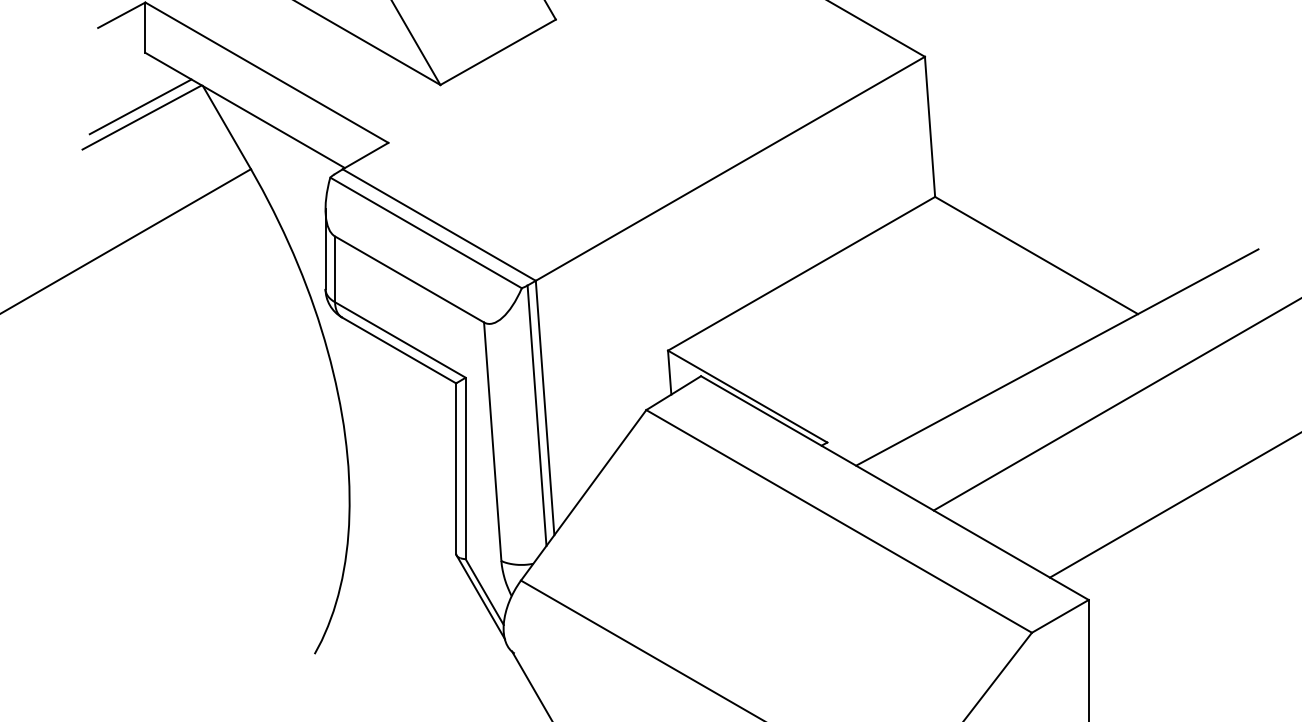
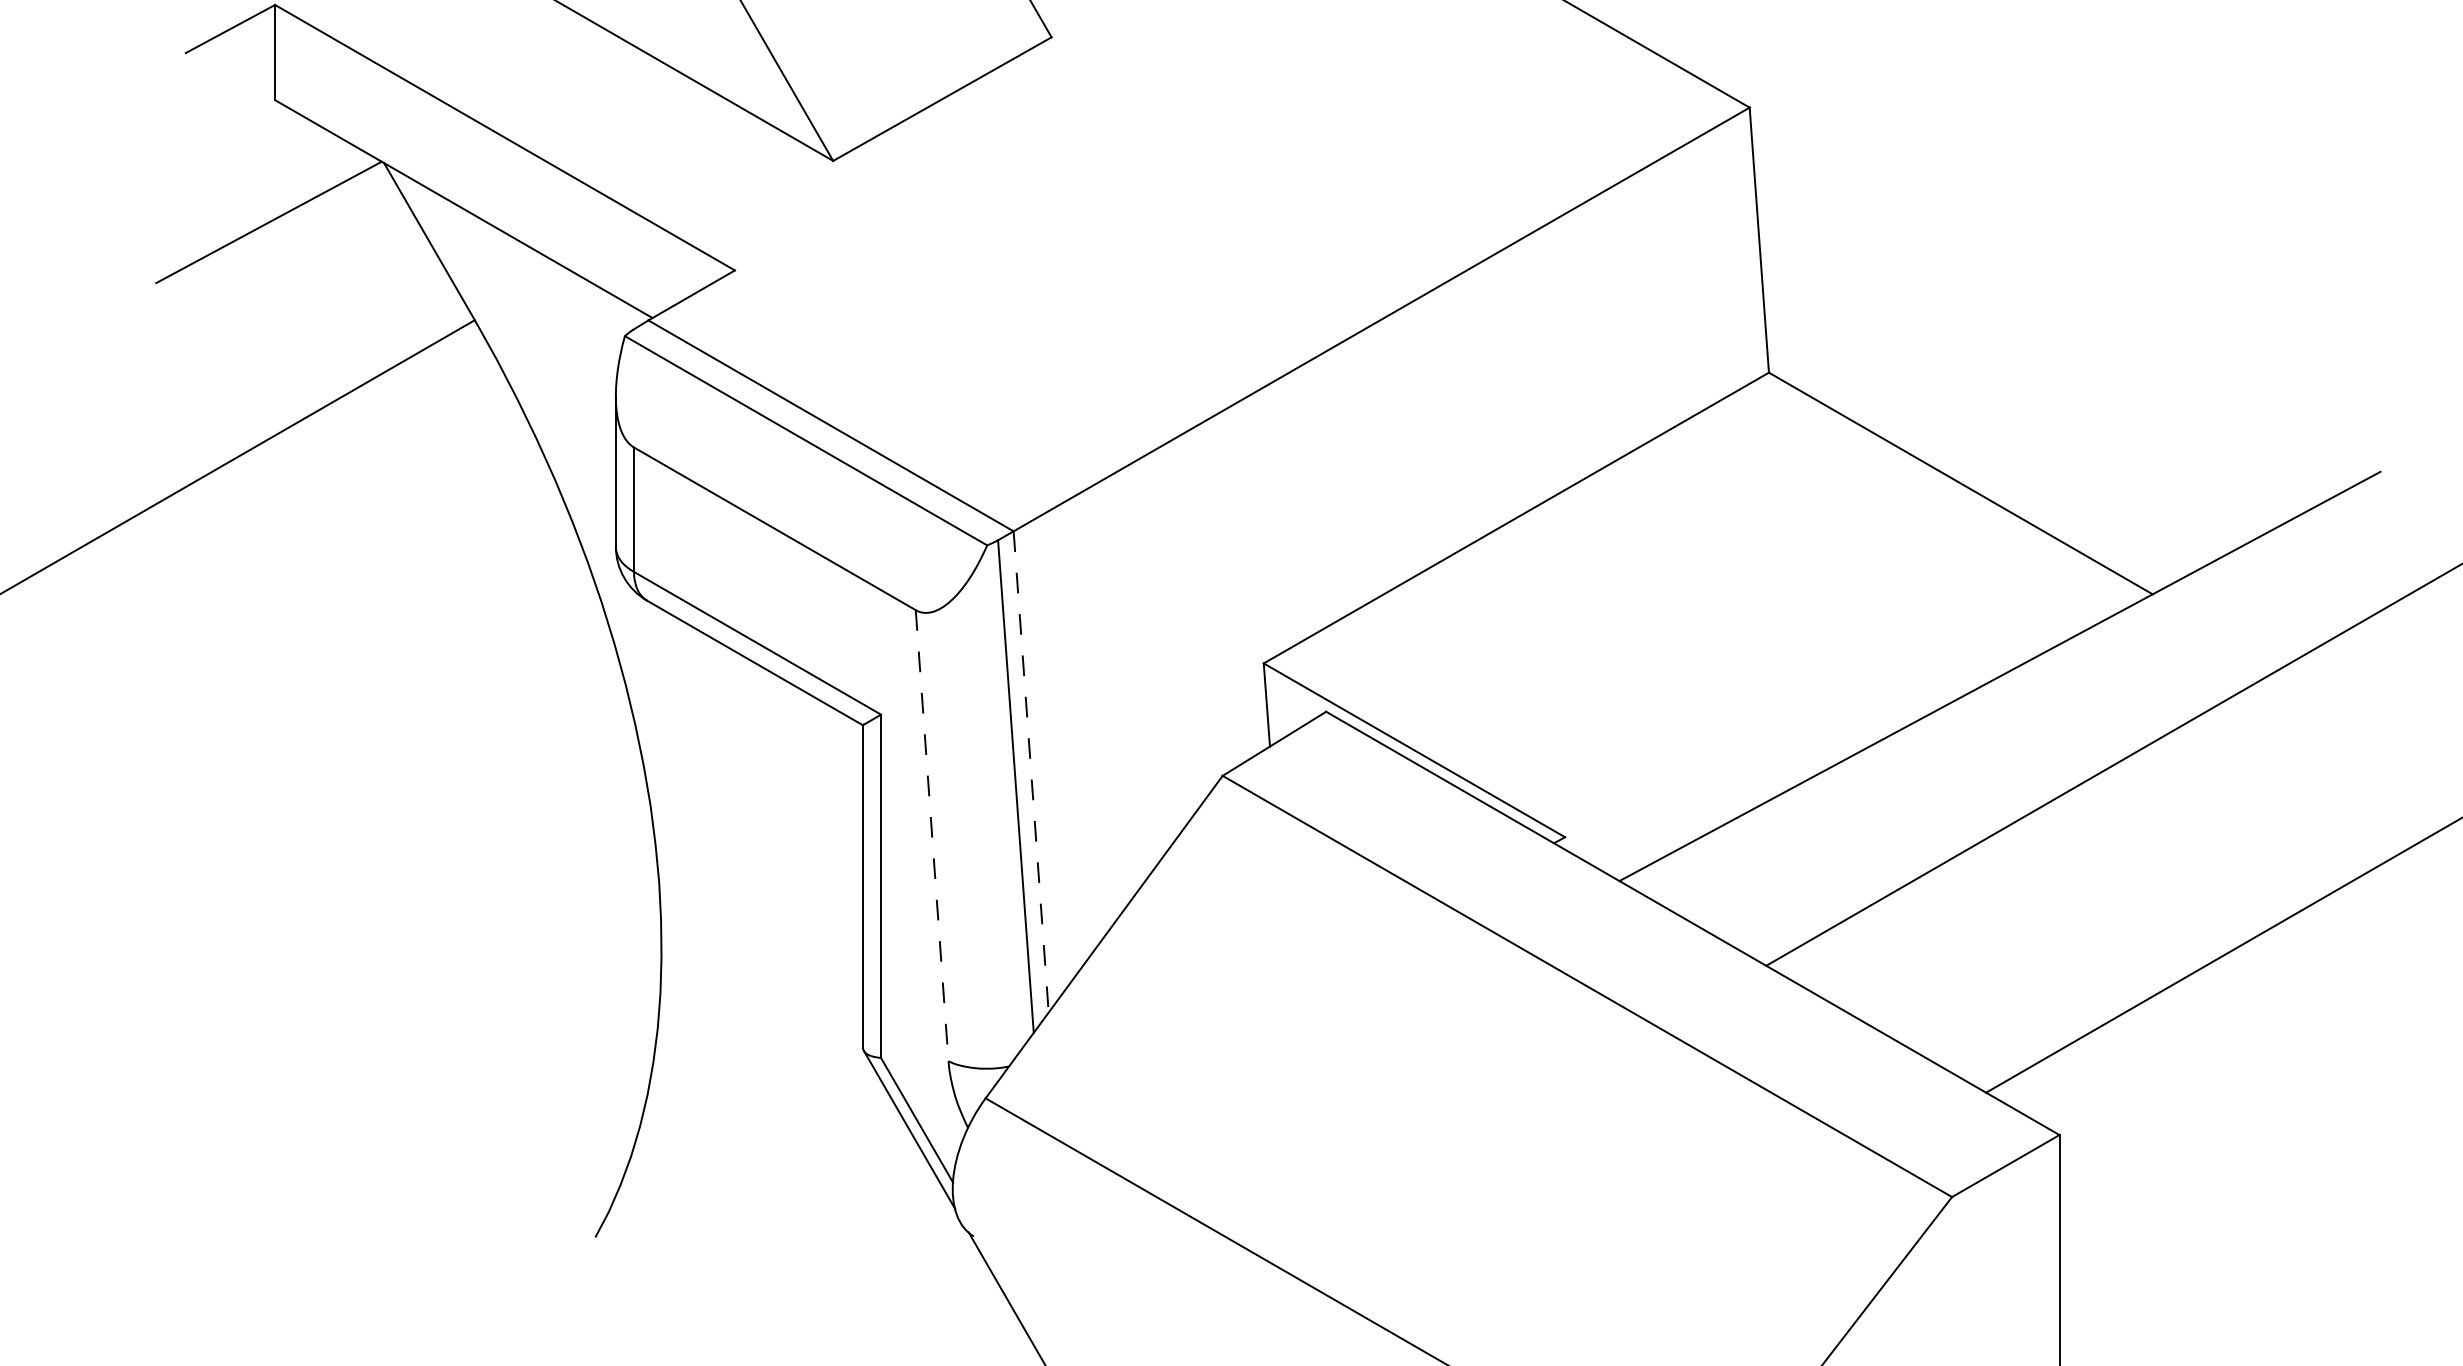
line: (140, 106) -> (265, 201), removed
line: (545, 408) -> (1031, 772), solid -> dashed
line: (492, 441) -> (931, 835), solid -> dashed

